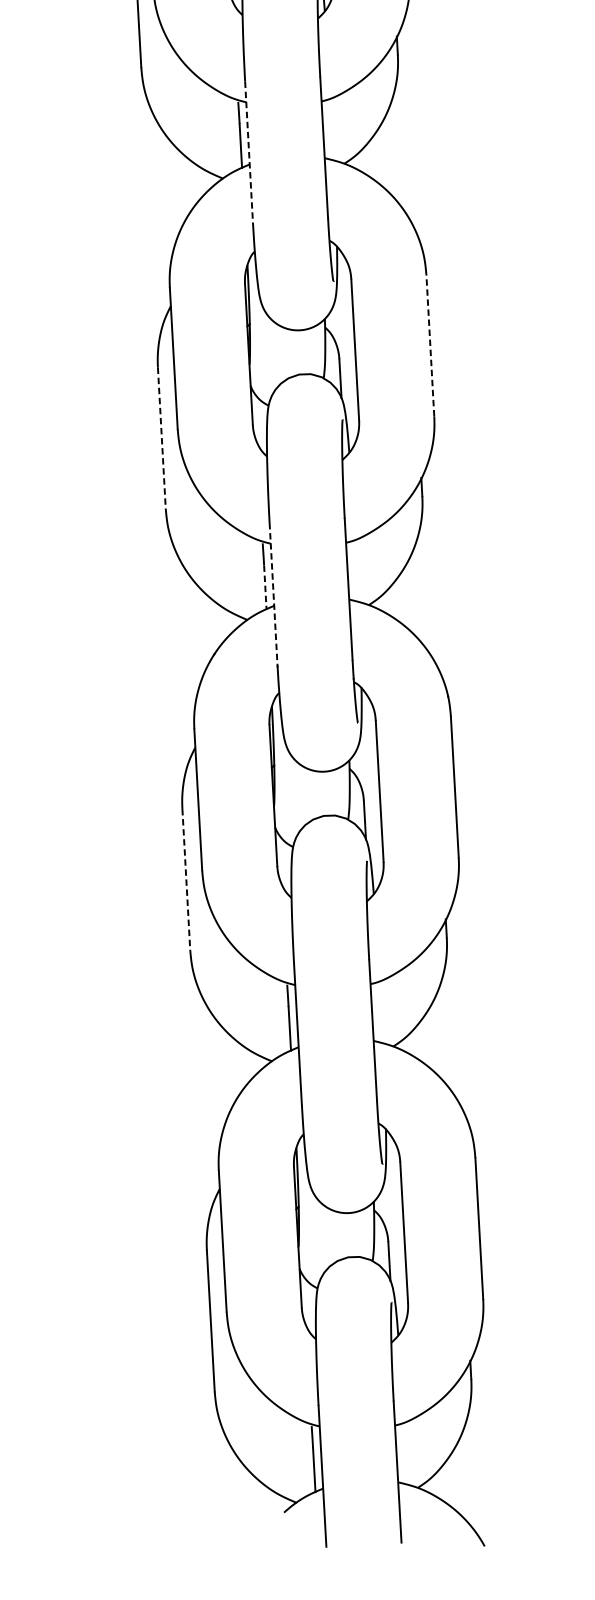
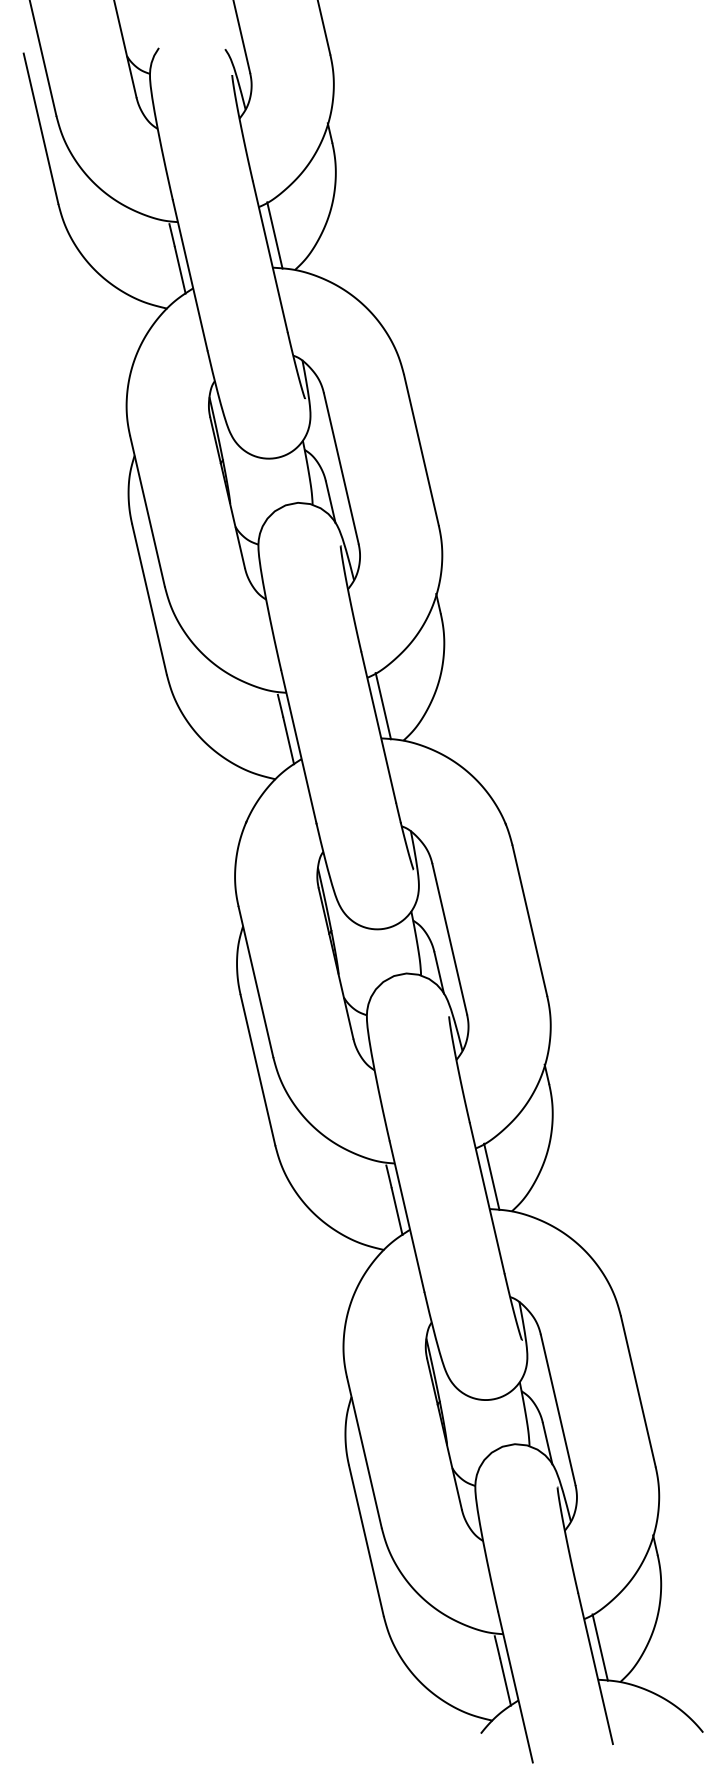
line: (331, 129) -> (274, 235), added
line: (249, 152) -> (190, 275), dashed -> solid
line: (430, 345) -> (421, 449), dashed -> solid
line: (161, 438) -> (149, 599), dashed -> solid
line: (355, 571) -> (382, 706), added
line: (265, 587) -> (288, 740), dashed -> solid
line: (273, 594) -> (298, 746), dashed -> solid
line: (186, 879) -> (258, 1070), dashed -> solid
line: (380, 1011) -> (491, 1176), added
line: (404, 1453) -> (599, 1647), added

